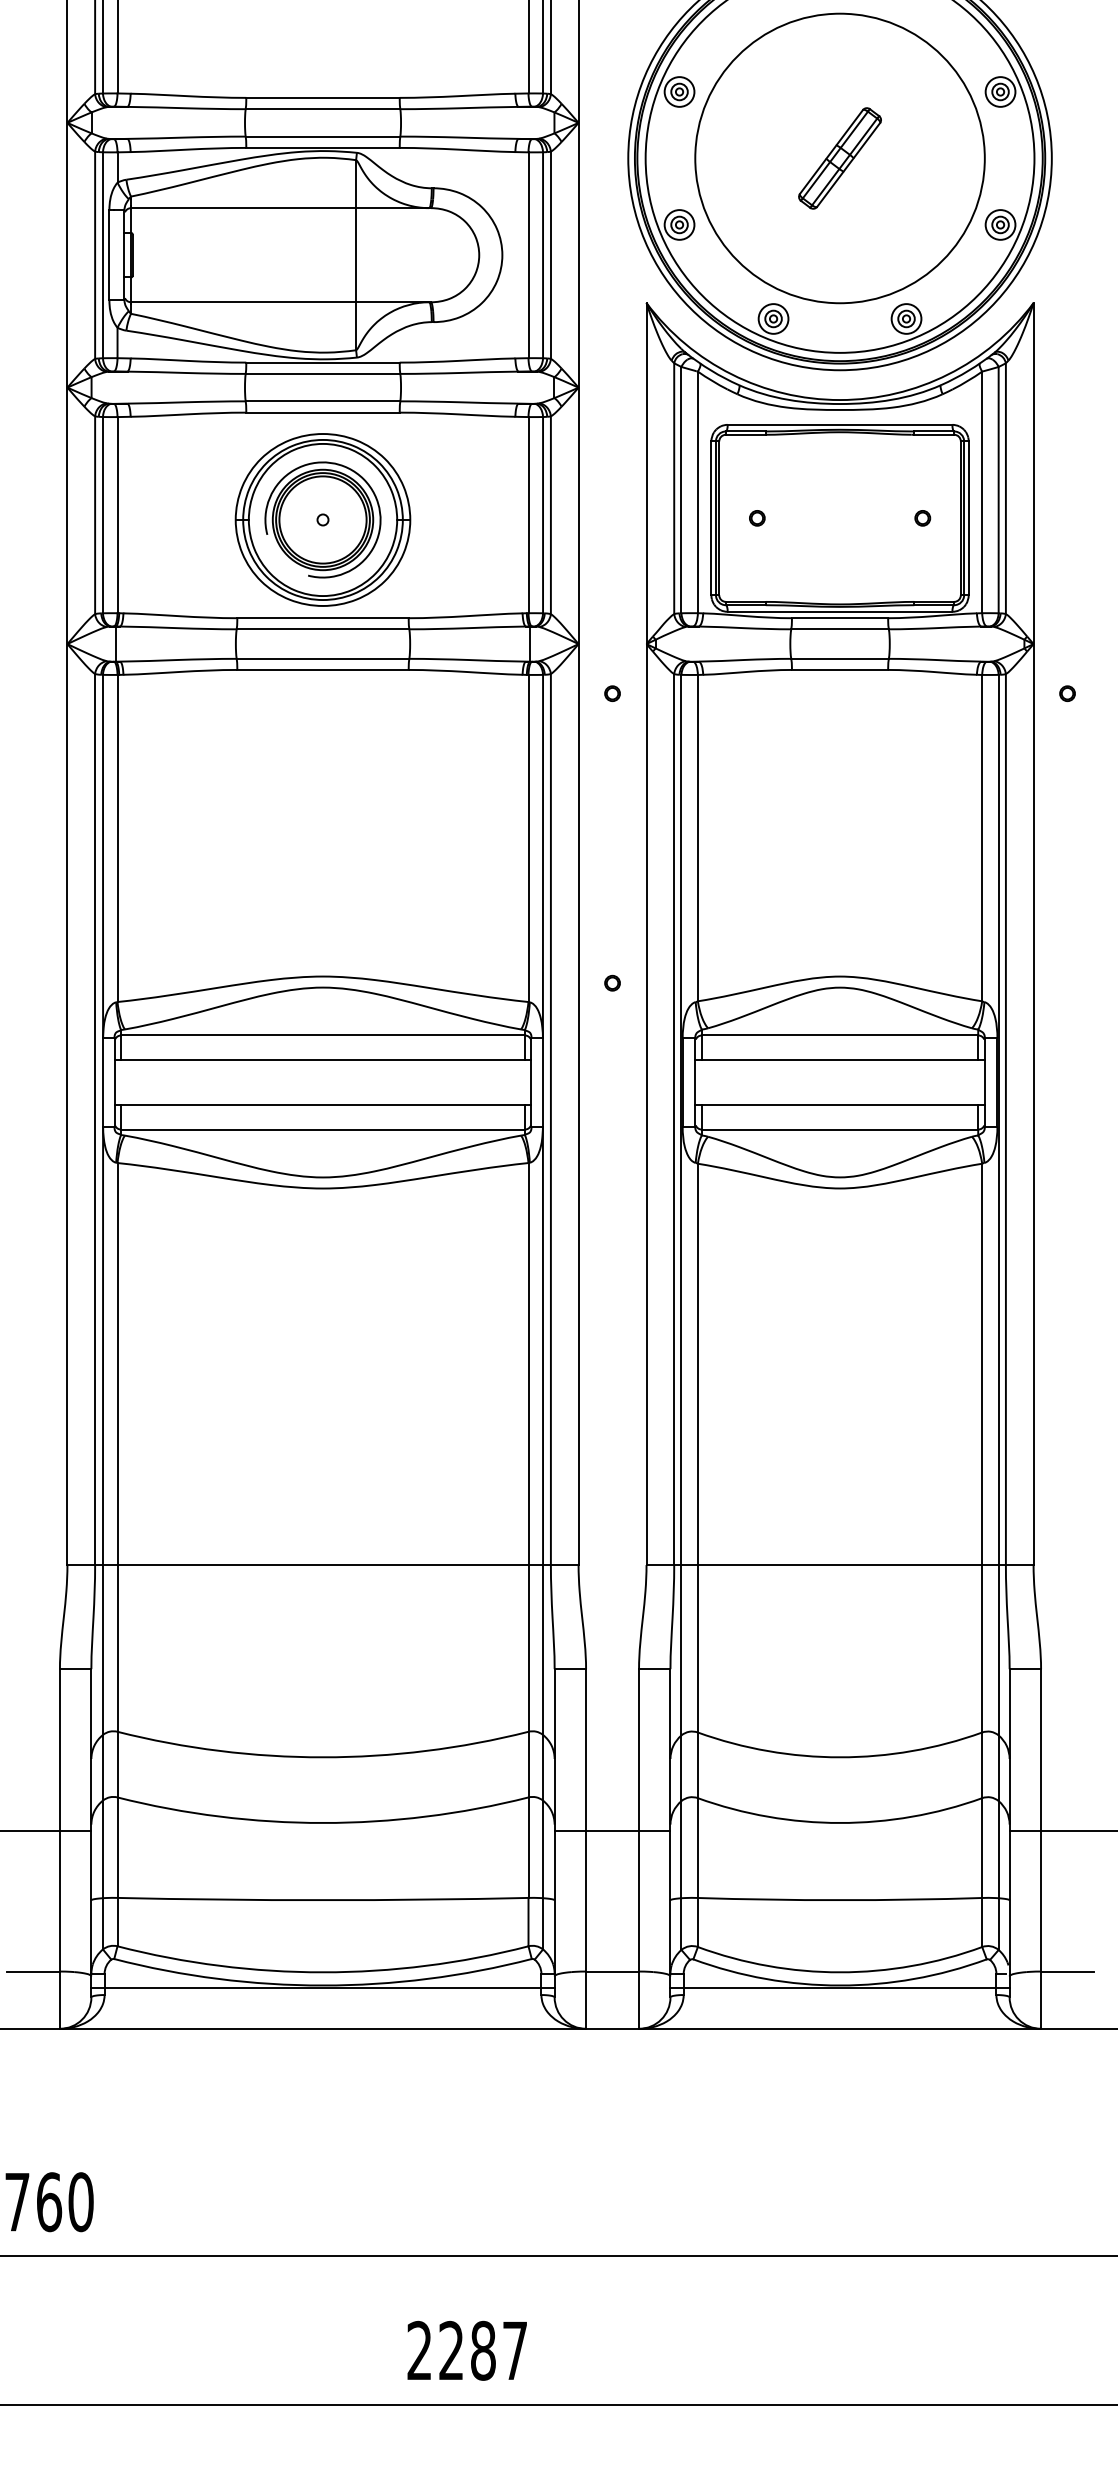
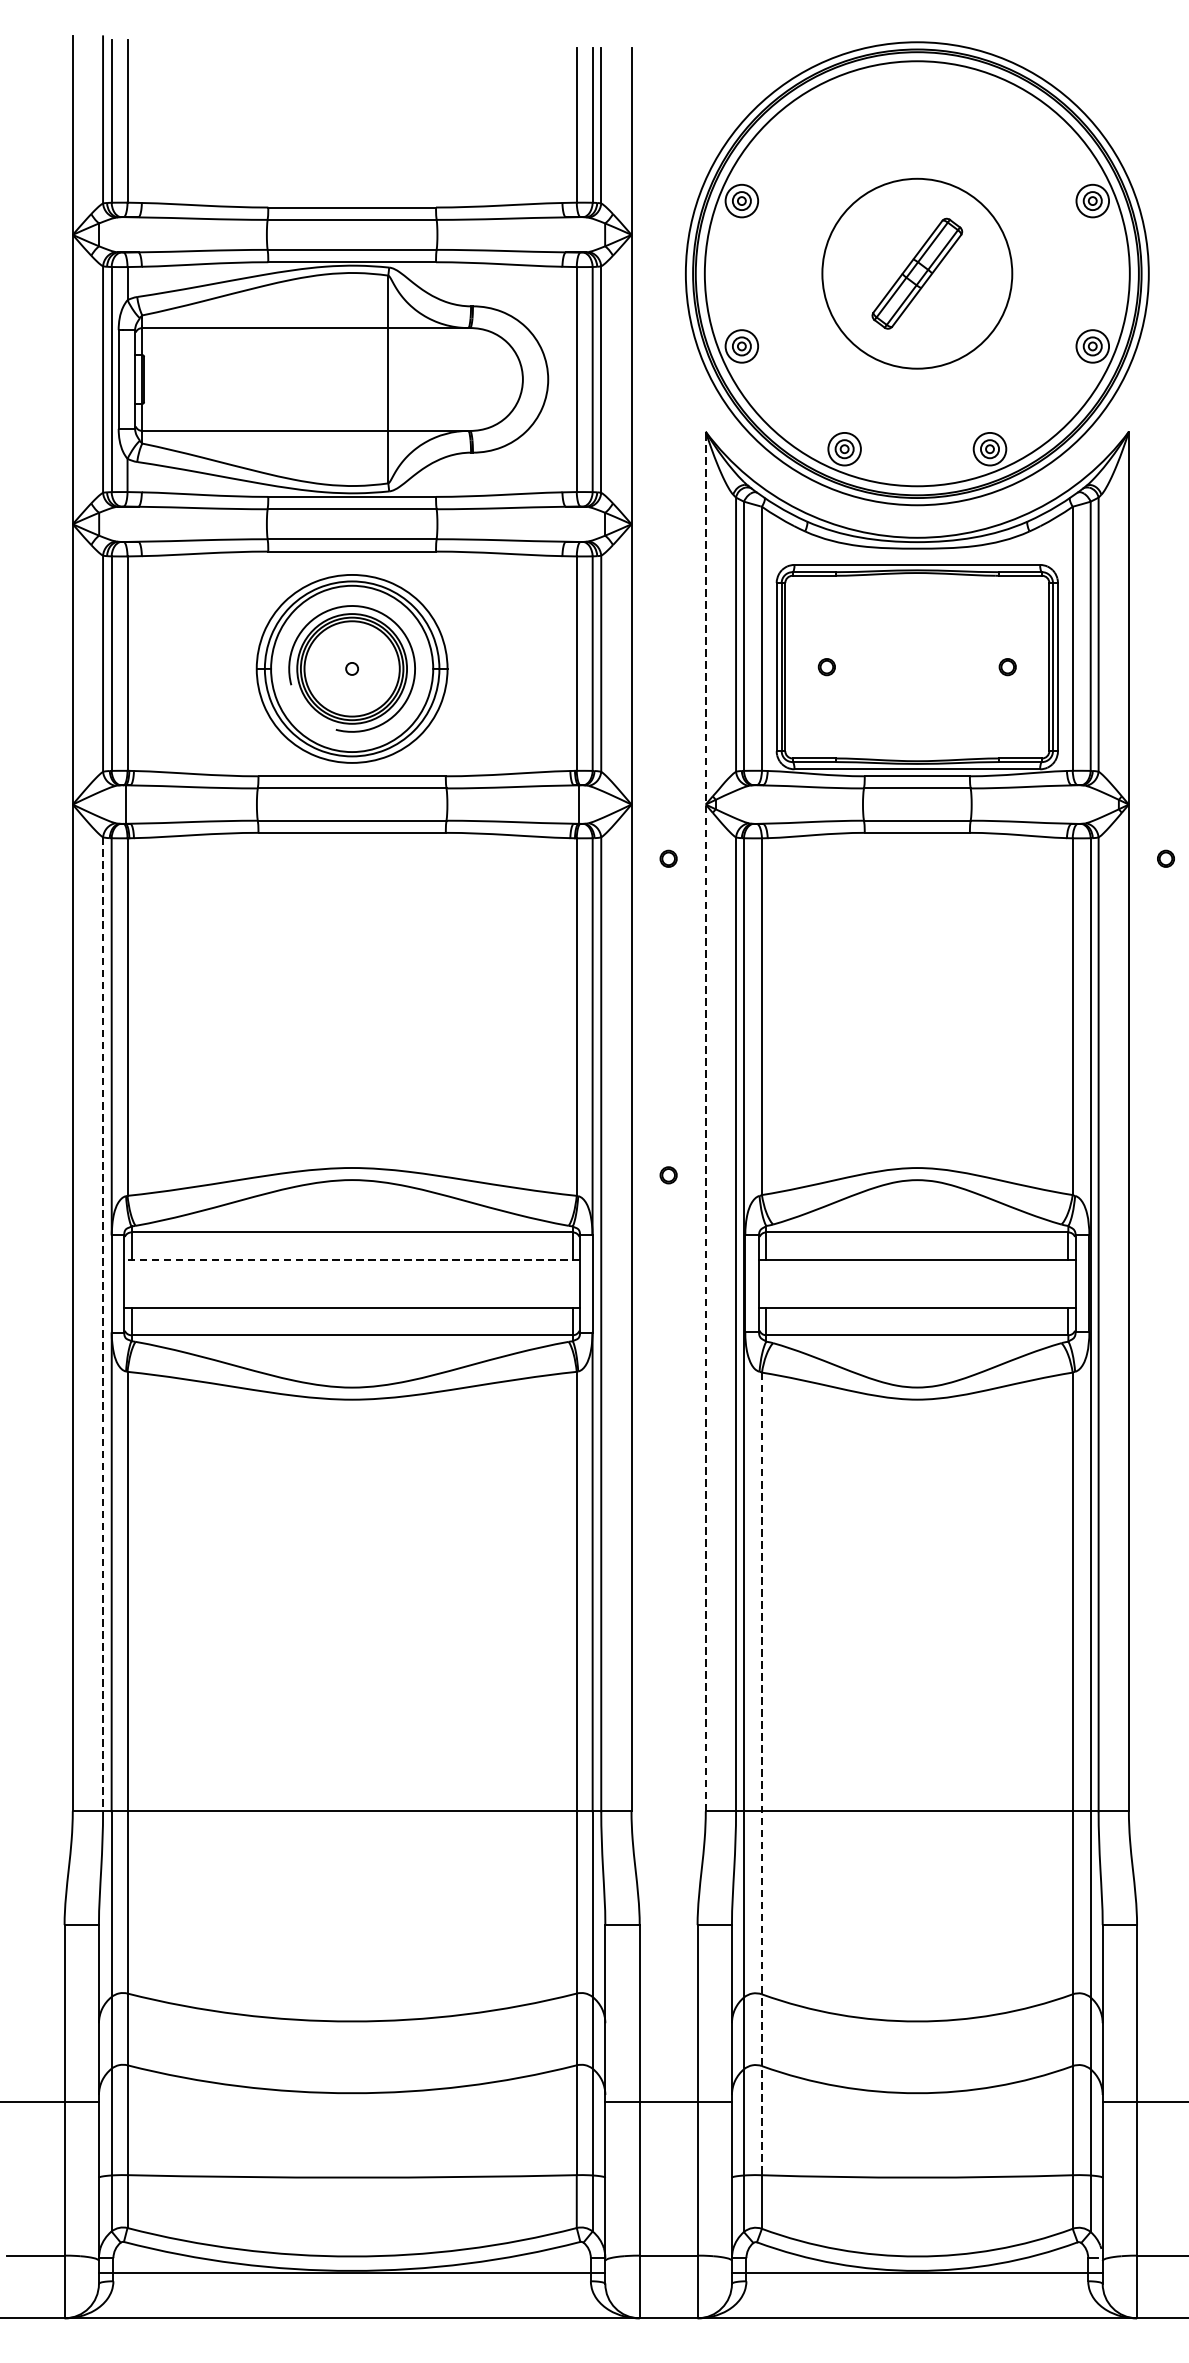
circle: (839, 158) -> (916, 273), size x0.6
line: (646, 933) -> (705, 1120), solid -> dashed
line: (322, 1060) -> (351, 1259), solid -> dashed
line: (95, 1119) -> (103, 1324), solid -> dashed
line: (697, 1531) -> (761, 1774), solid -> dashed

